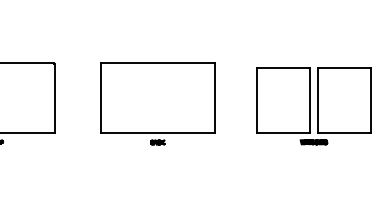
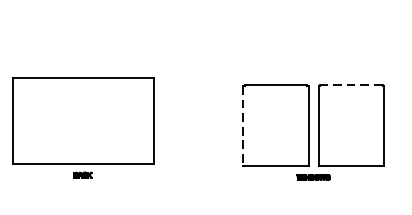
line: (344, 67) -> (351, 85), solid -> dashed
line: (256, 100) -> (242, 126), solid -> dashed
part: (157, 103) -> (82, 127), moved

